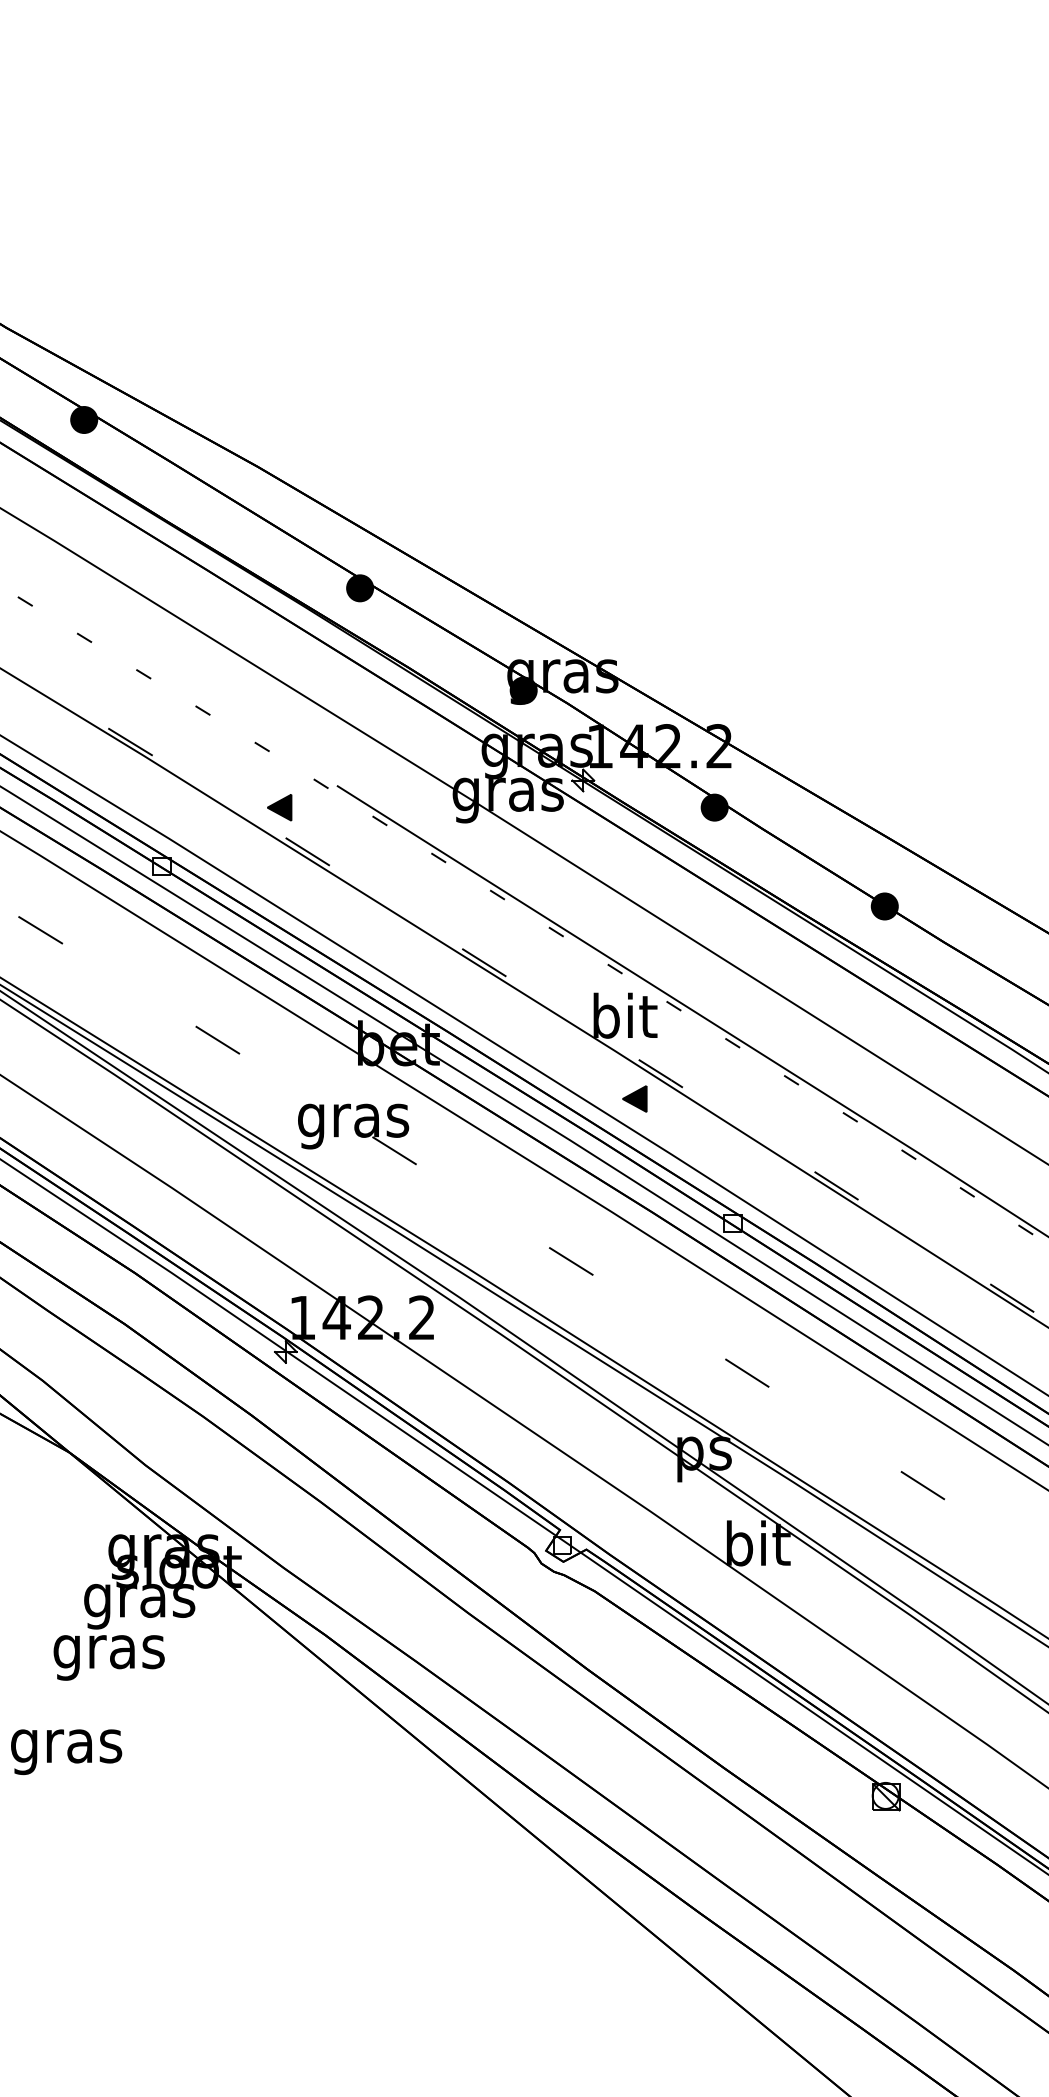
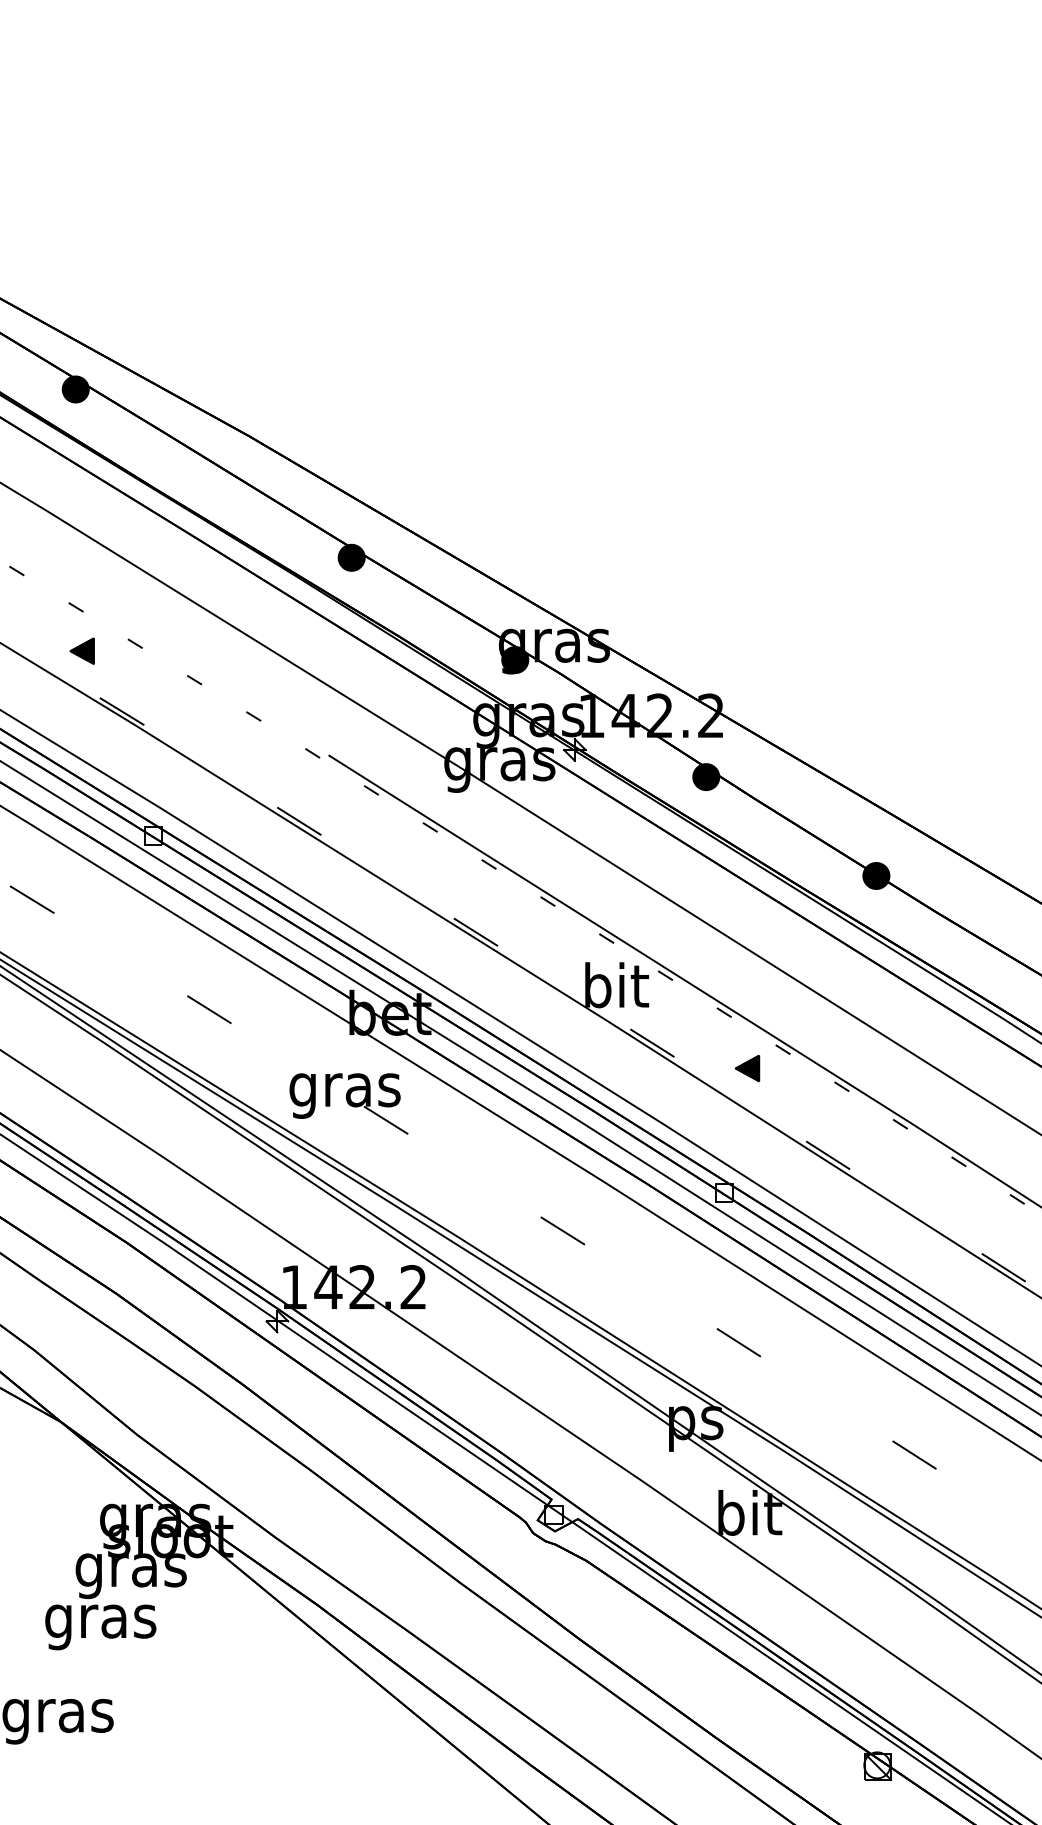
part: (279, 807) -> (82, 651), moved
part: (634, 1098) -> (747, 1068), moved

